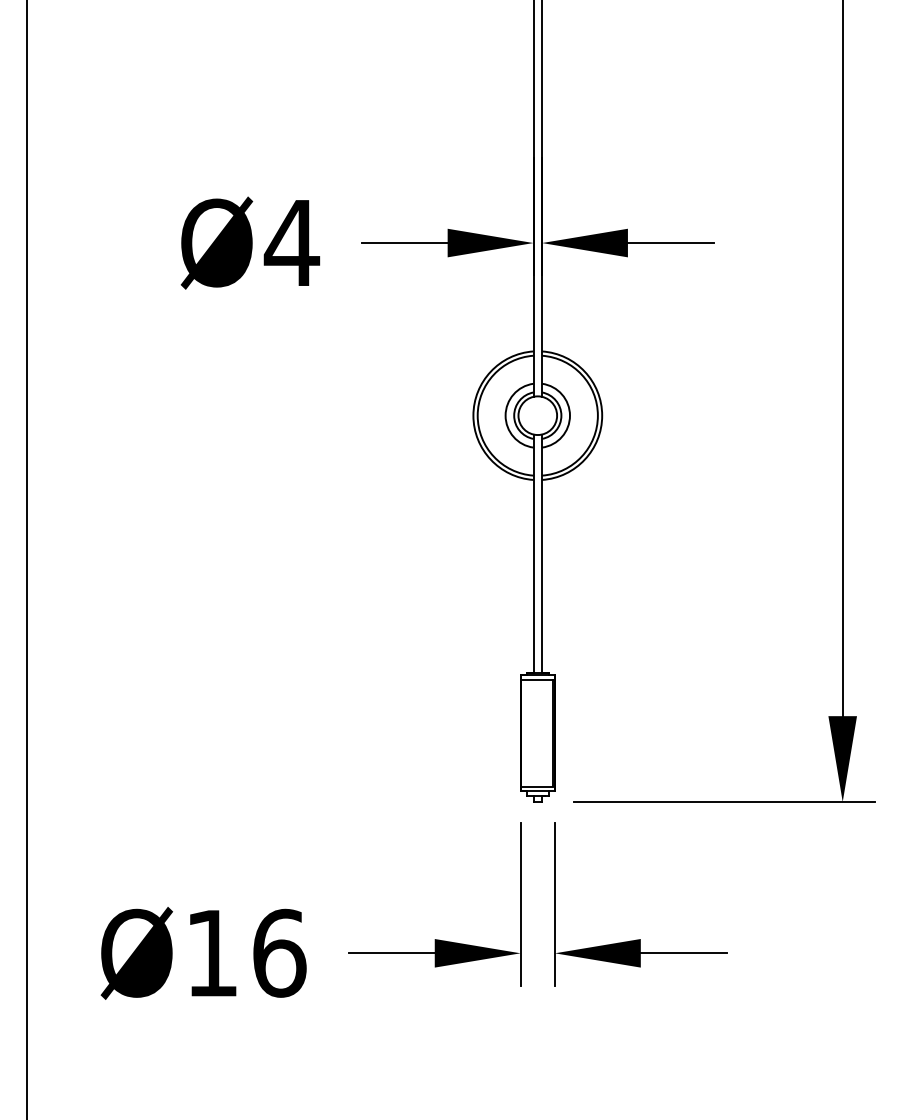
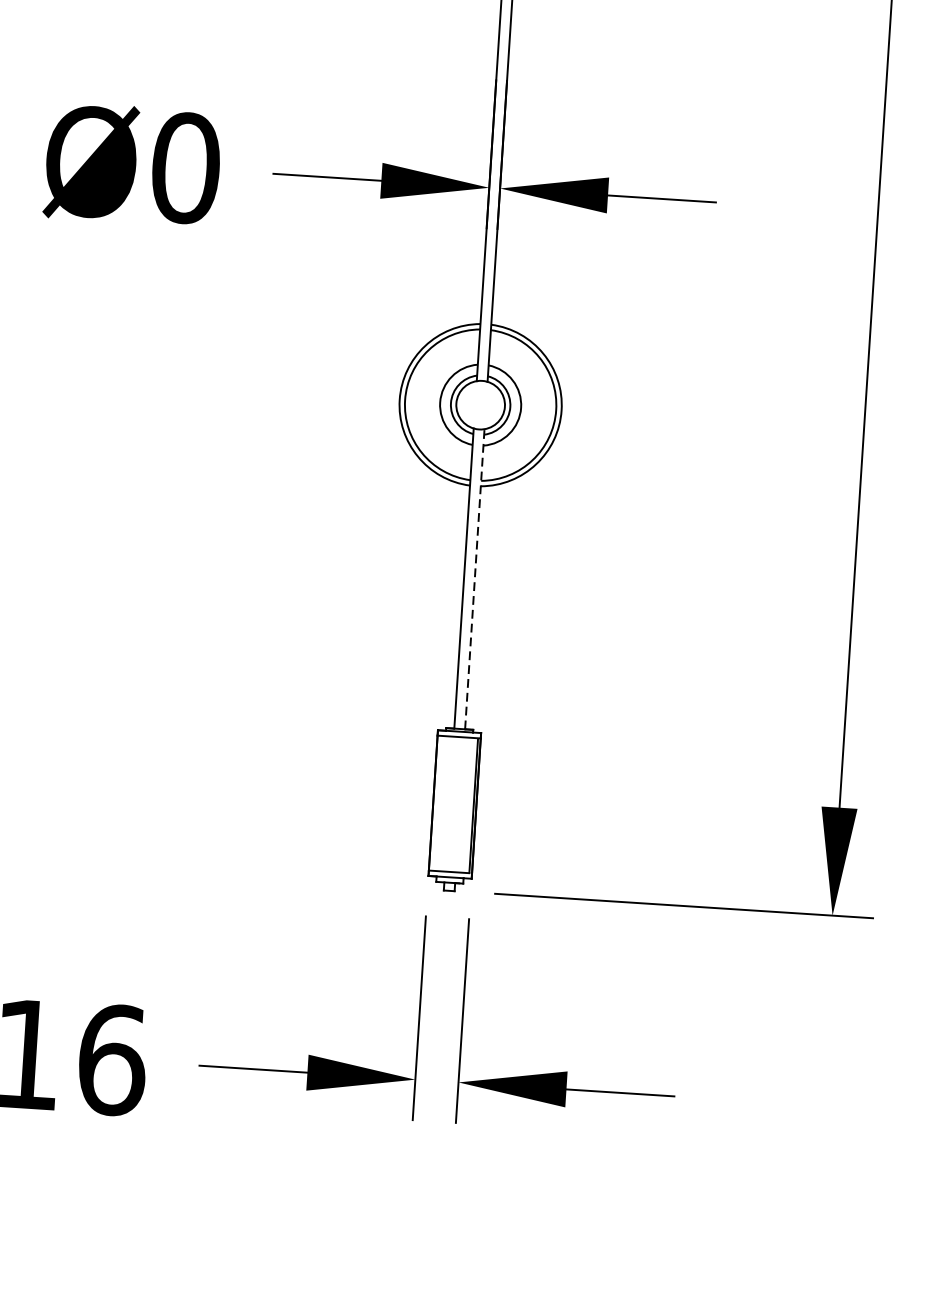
text: (291, 242) -> (185, 167), Ø4 -> Ø0
line: (542, 553) -> (475, 578), solid -> dashed

